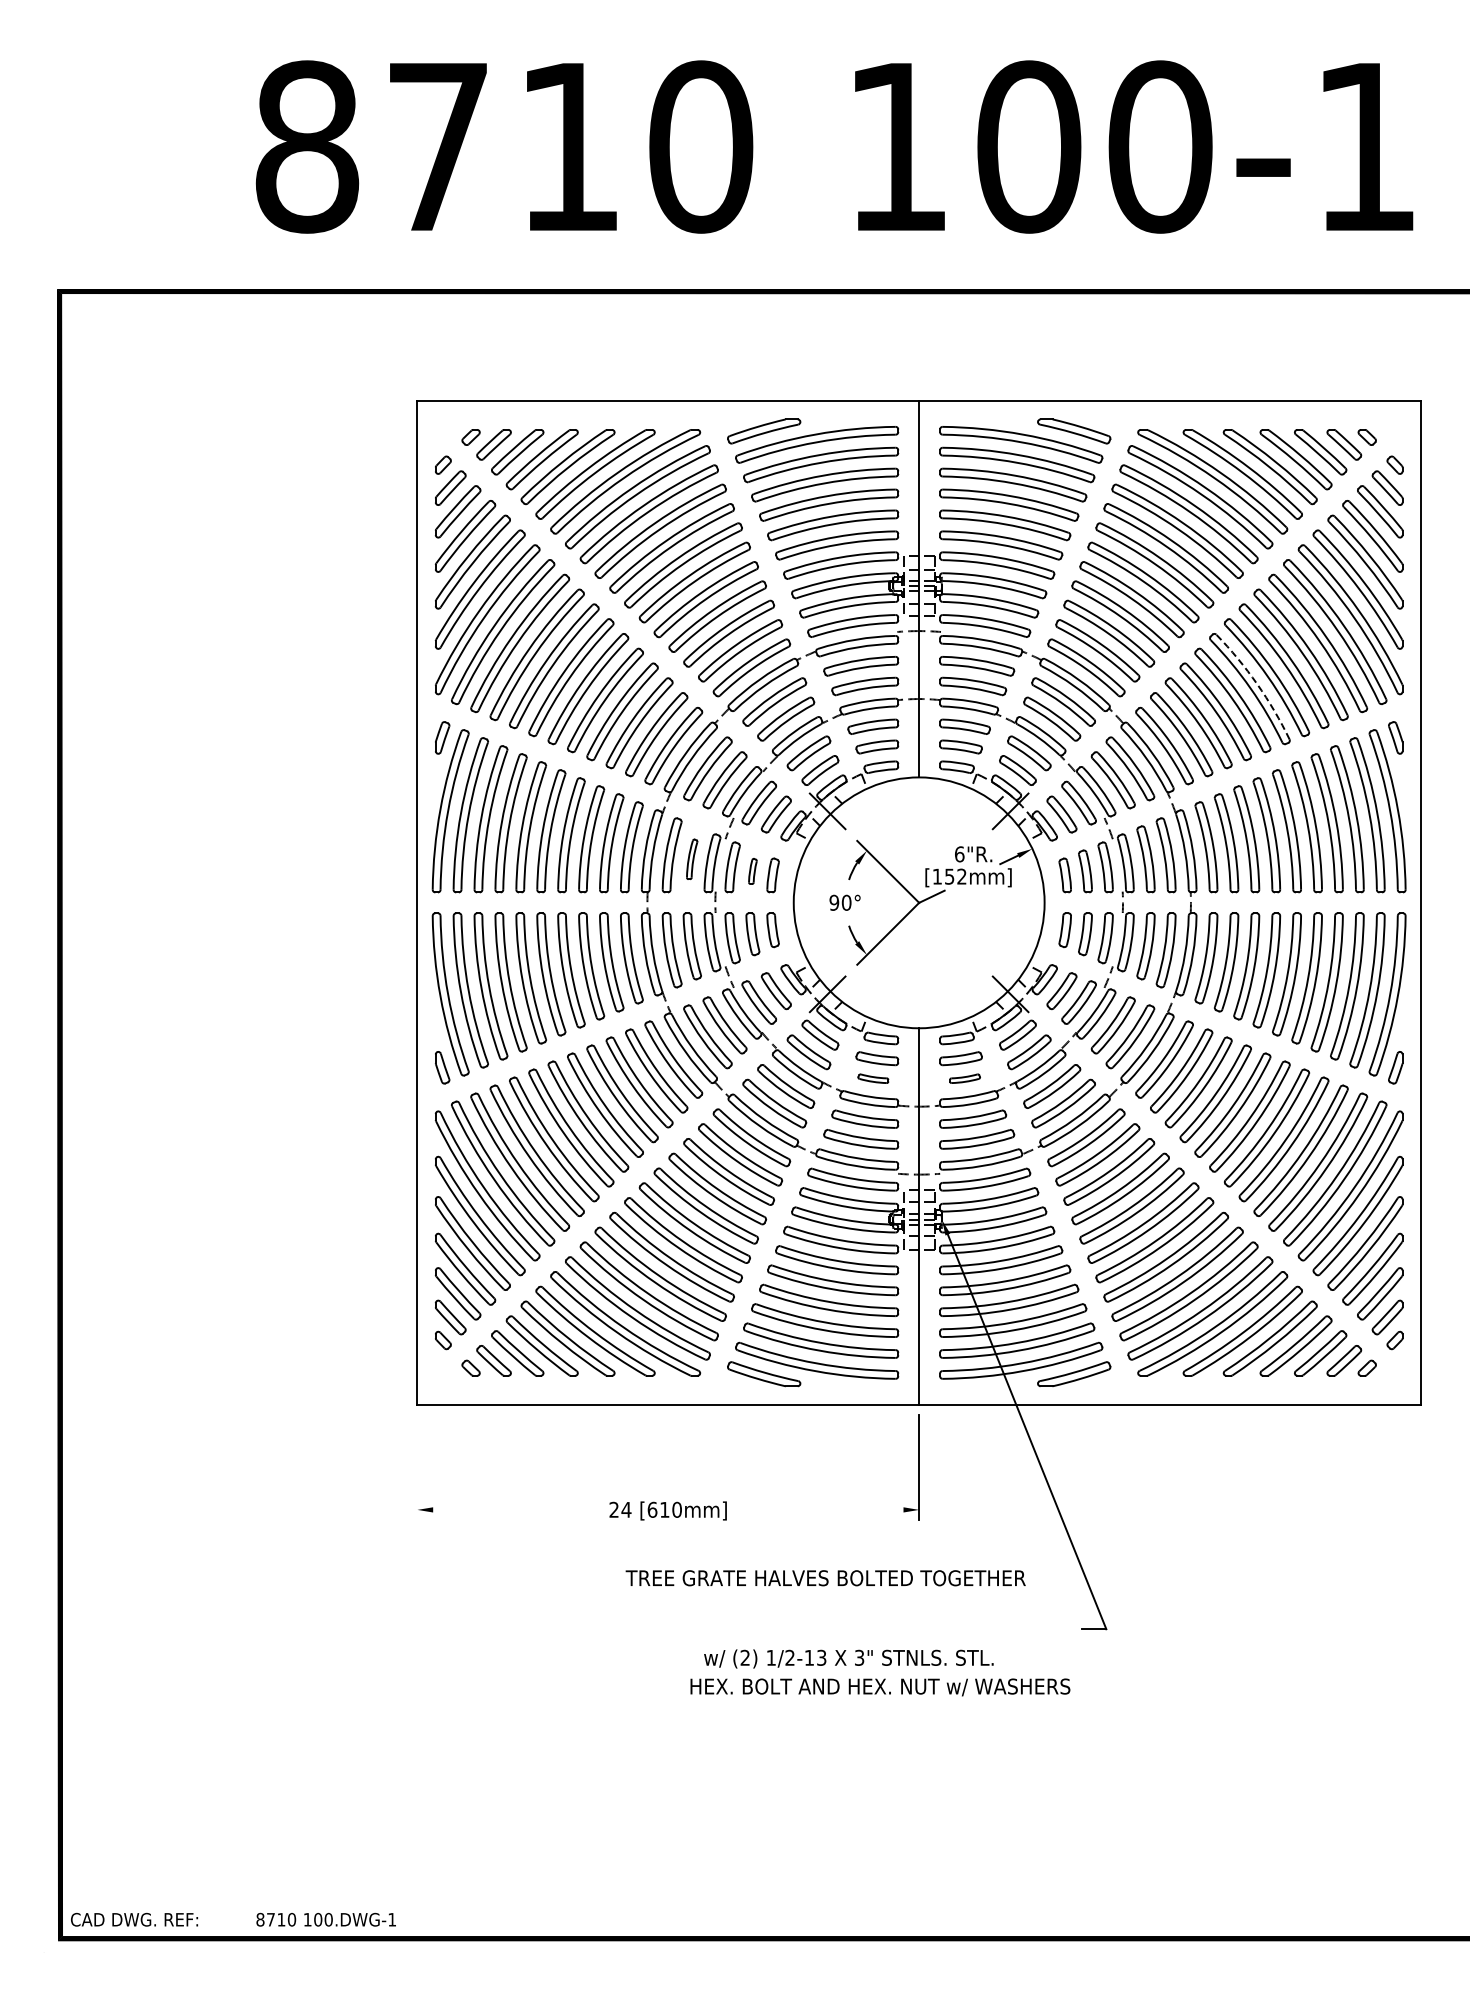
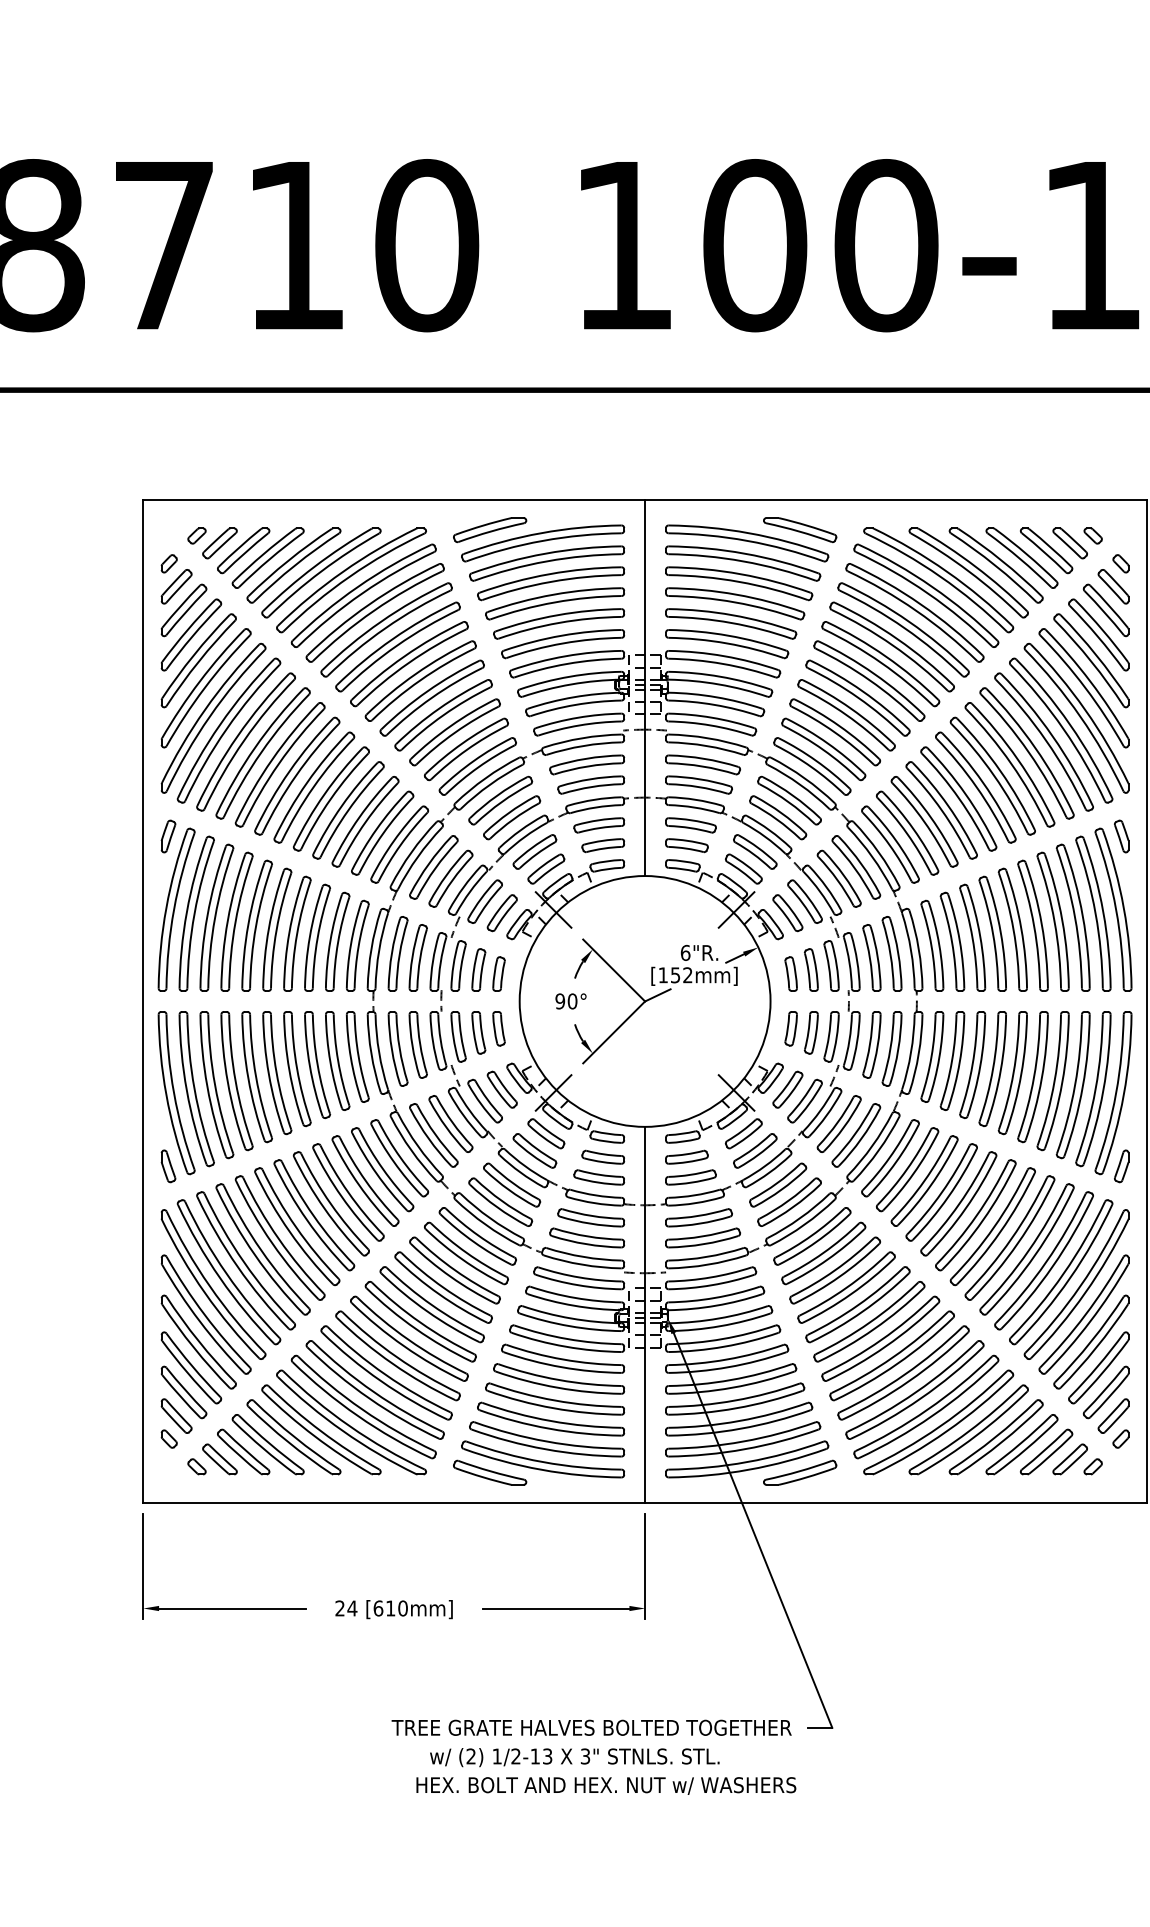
arc: (1257, 684) -> (983, 783), dashed -> solid
part: (691, 859) -> (417, 958), size x1.67
part: (752, 871) -> (478, 970), size x1.67
part: (873, 1078) -> (599, 1177), size x1.67
part: (964, 1078) -> (690, 1177), size x1.67
line: (417, 1467) -> (143, 1566), added
line: (506, 1509) -> (232, 1608), added
line: (829, 1509) -> (555, 1608), added
text: (825, 1578) -> (591, 1728), moved

